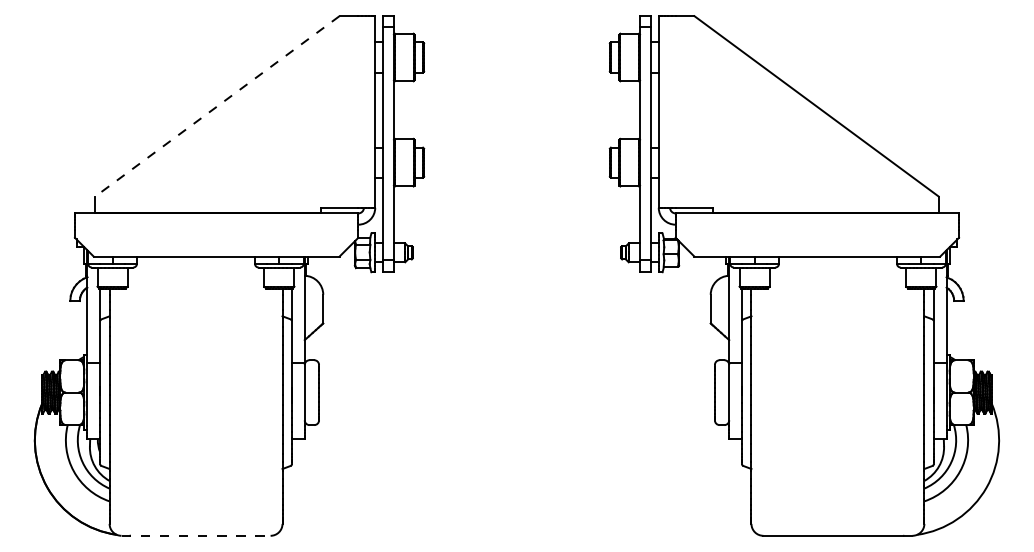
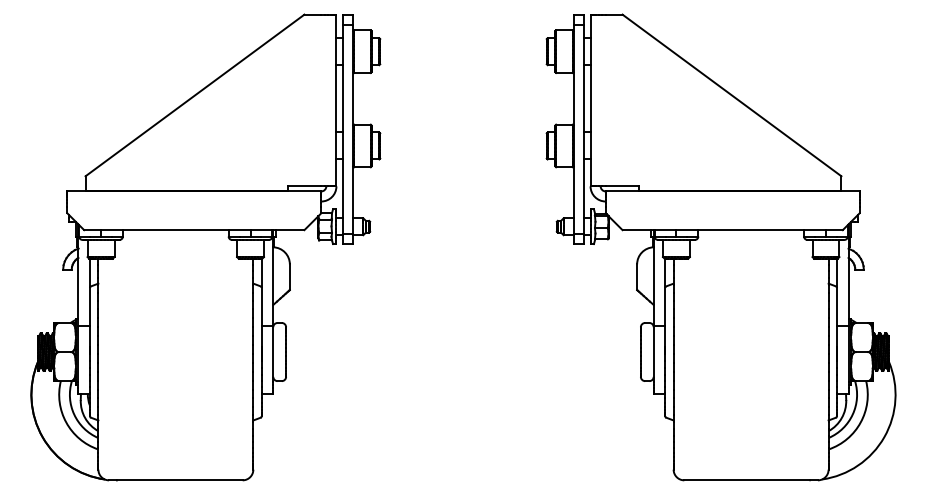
line: (216, 106) -> (194, 95), dashed -> solid
line: (195, 535) -> (175, 480), dashed -> solid

